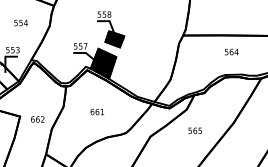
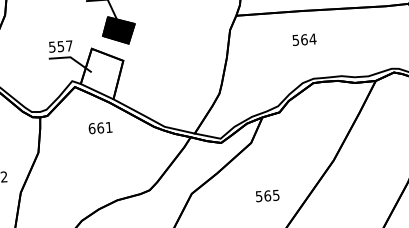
text: (231, 51) -> (304, 38), moved
fill: (103, 63) -> (102, 73), removed
text: (96, 111) -> (98, 127), moved
text: (194, 130) -> (266, 195), moved

